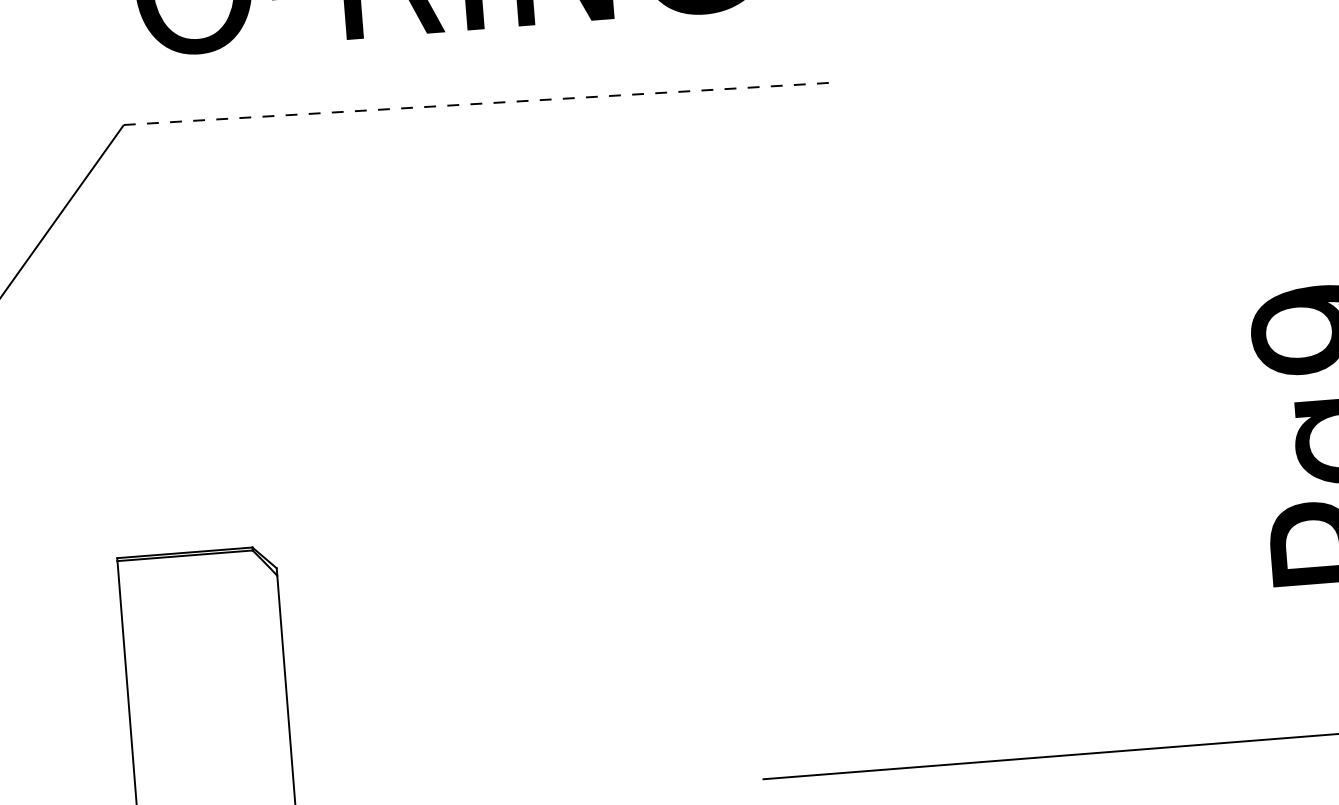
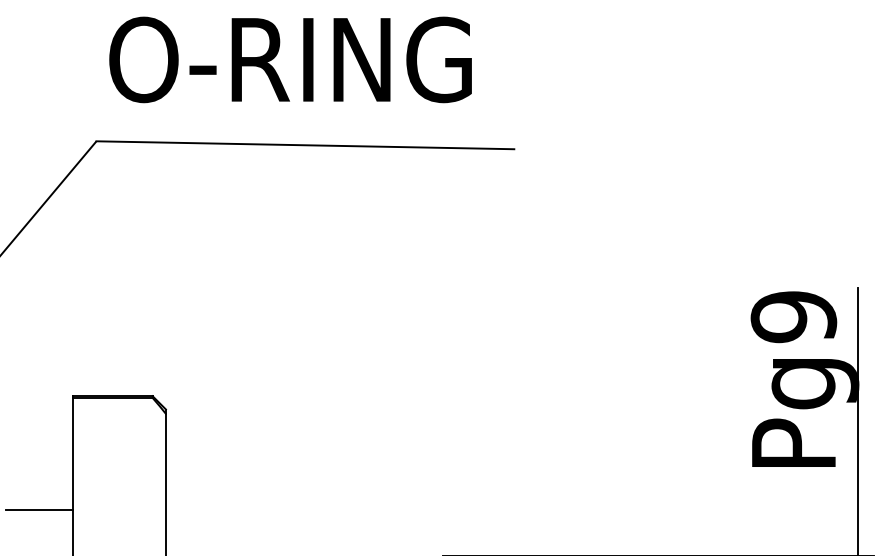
line: (477, 104) -> (305, 145), dashed -> solid
line: (74, 753) -> (38, 509), added

